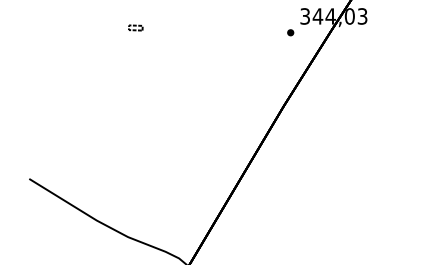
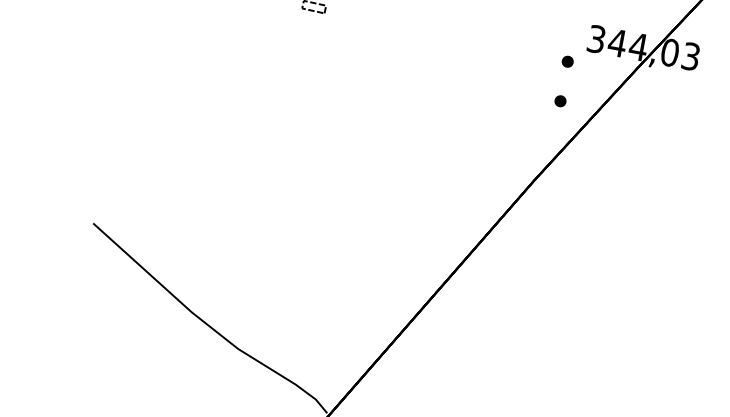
part: (290, 56) -> (560, 100), added

